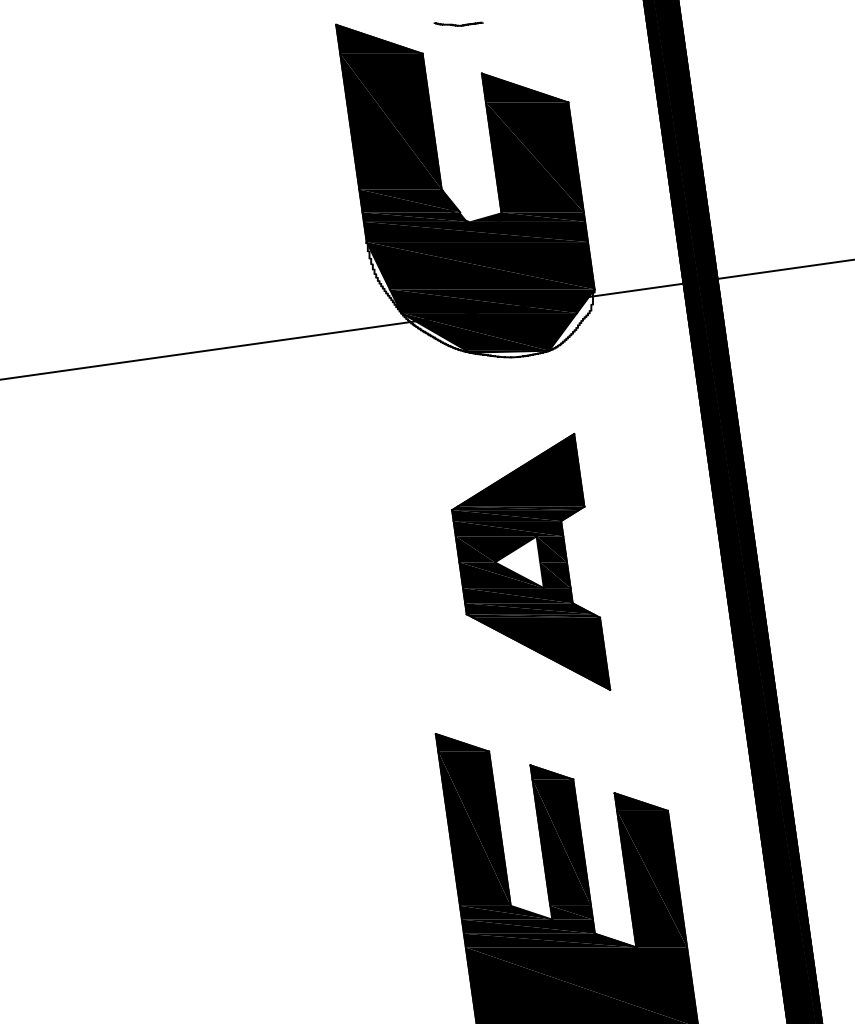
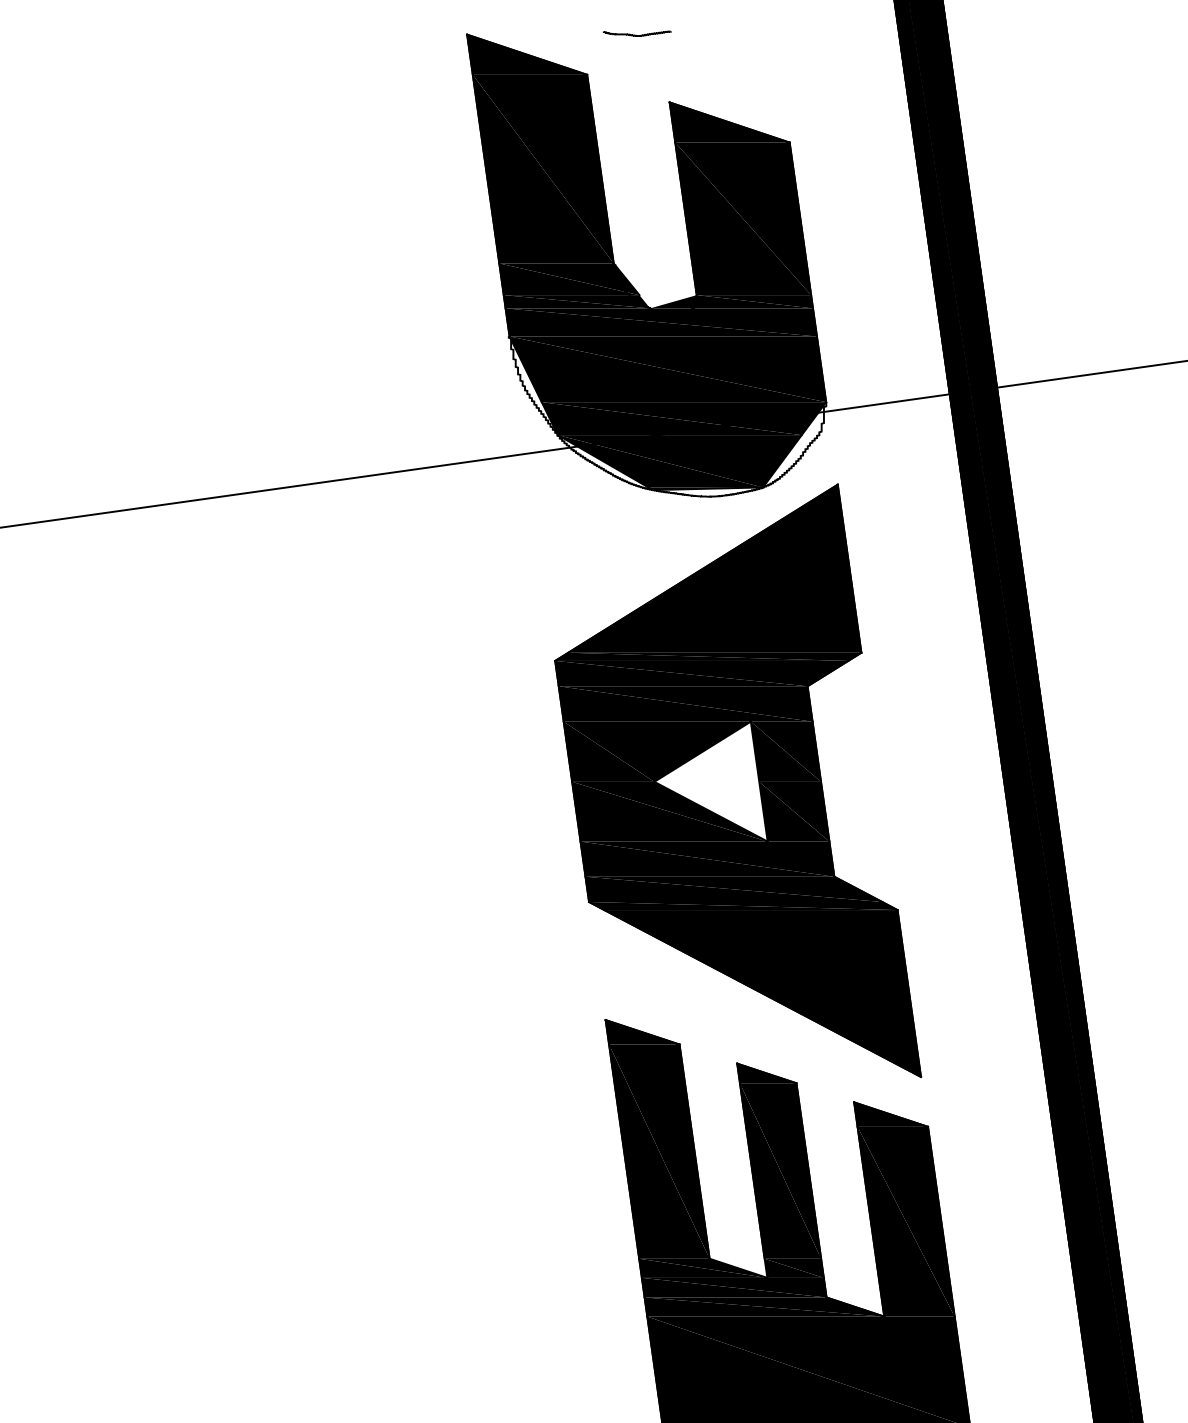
part: (530, 561) -> (737, 780), size x1.67

